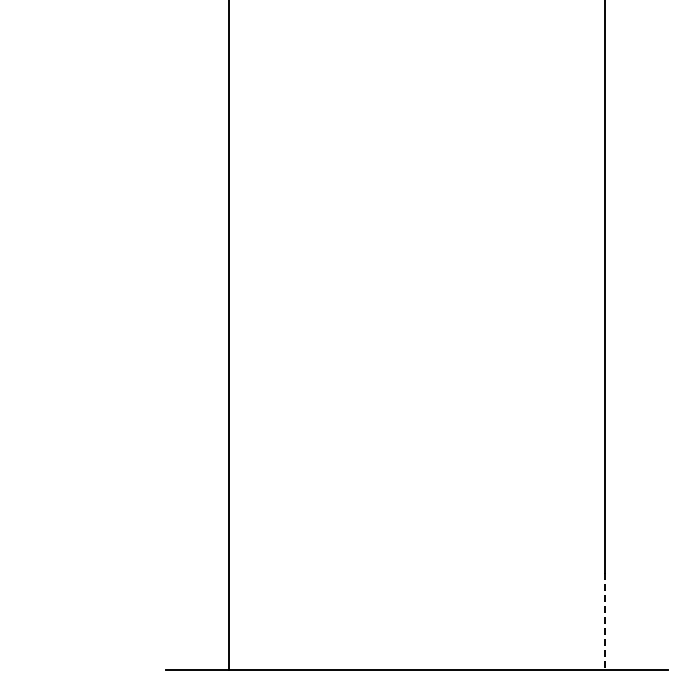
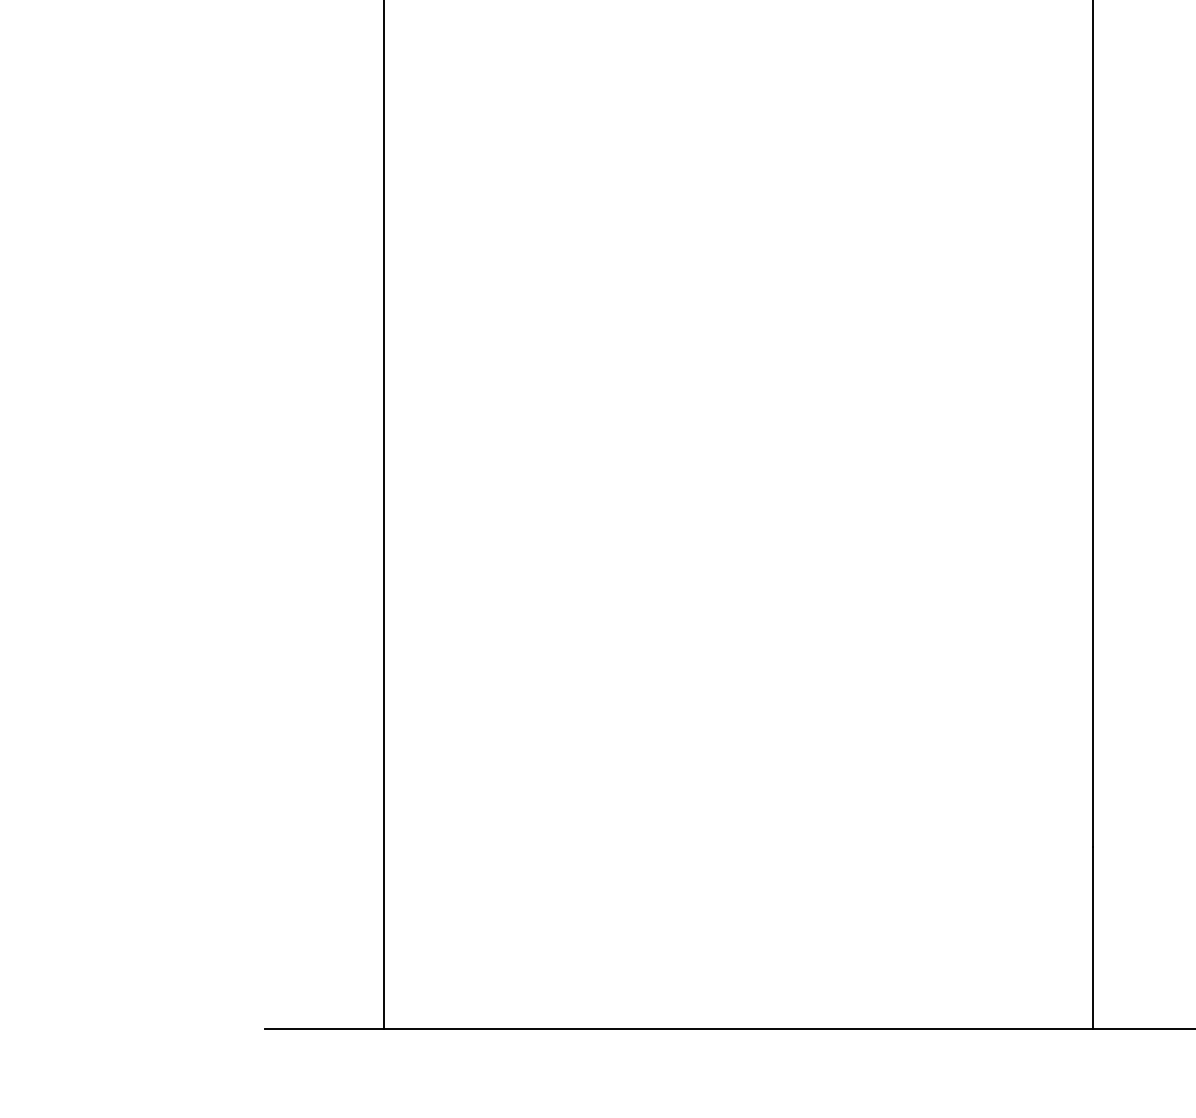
line: (605, 622) -> (1093, 939), dashed -> solid

